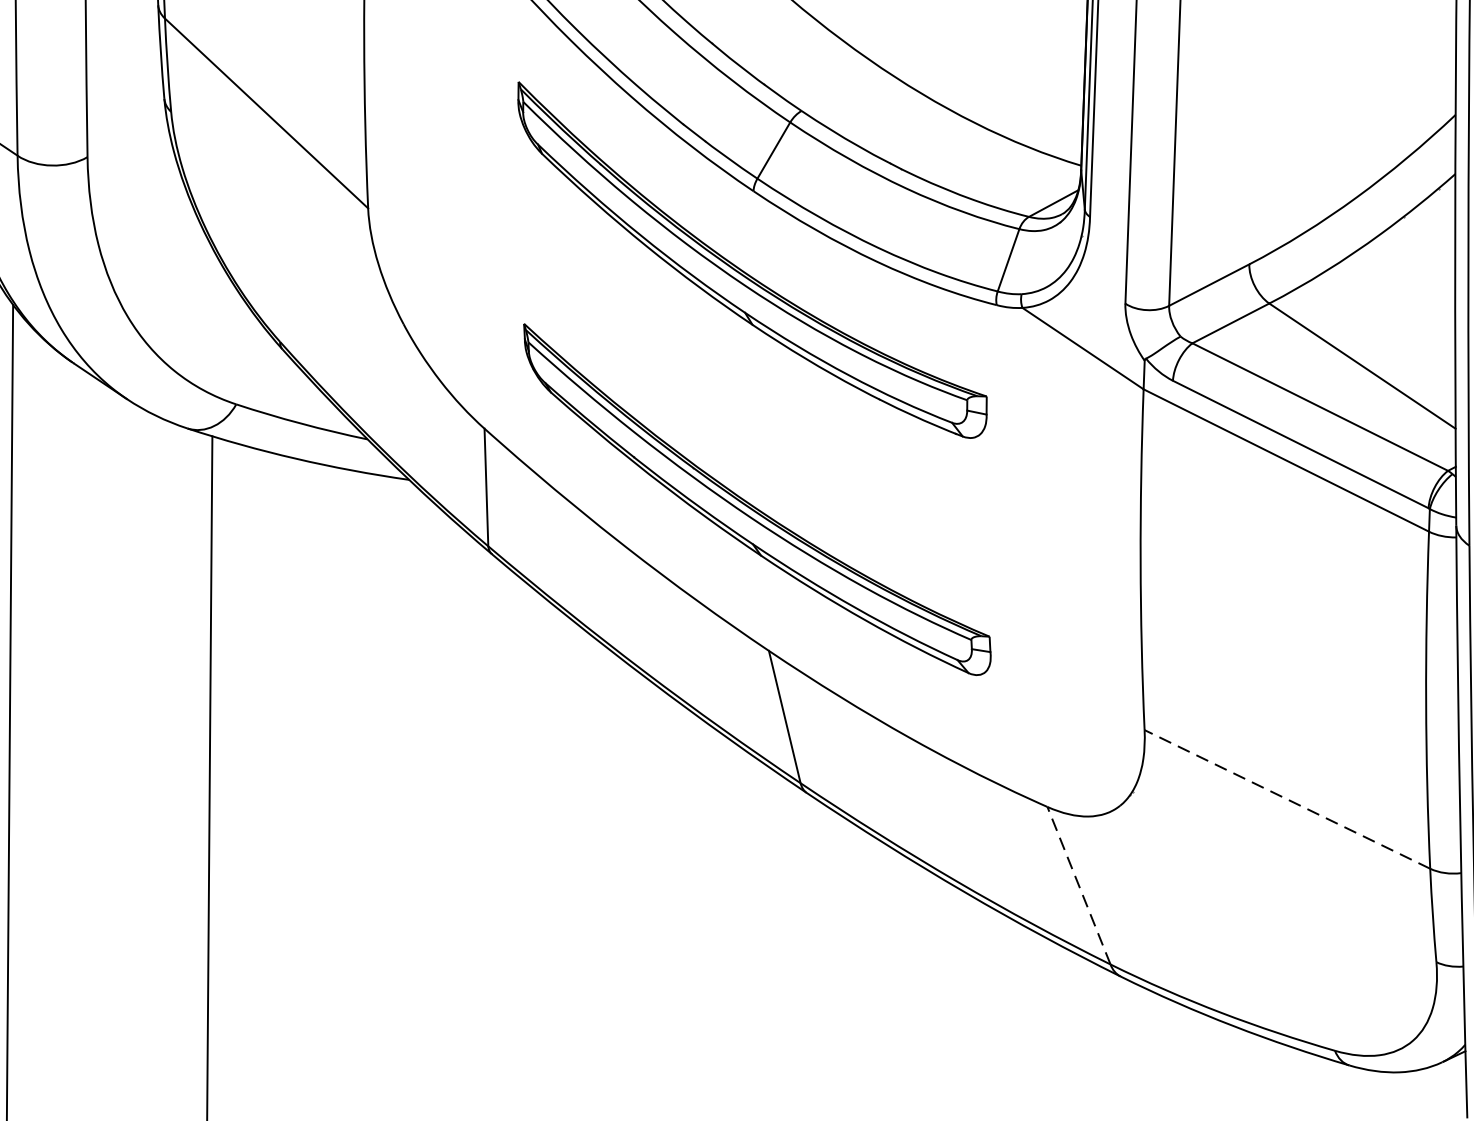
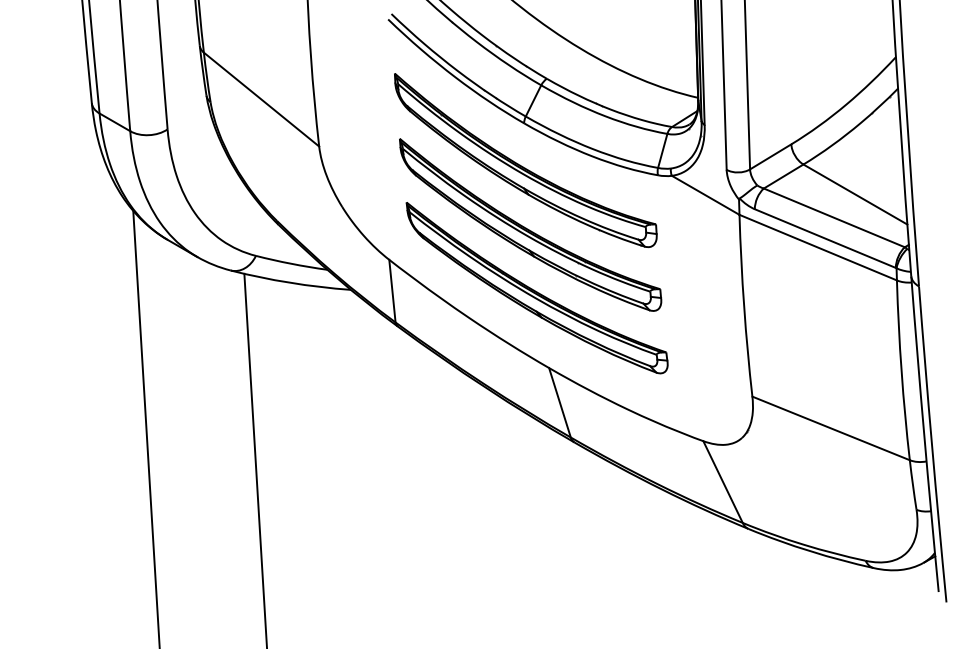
part: (752, 380) -> (530, 224), added
line: (1288, 799) -> (831, 428), dashed -> solid
line: (1078, 884) -> (722, 481), dashed -> solid

